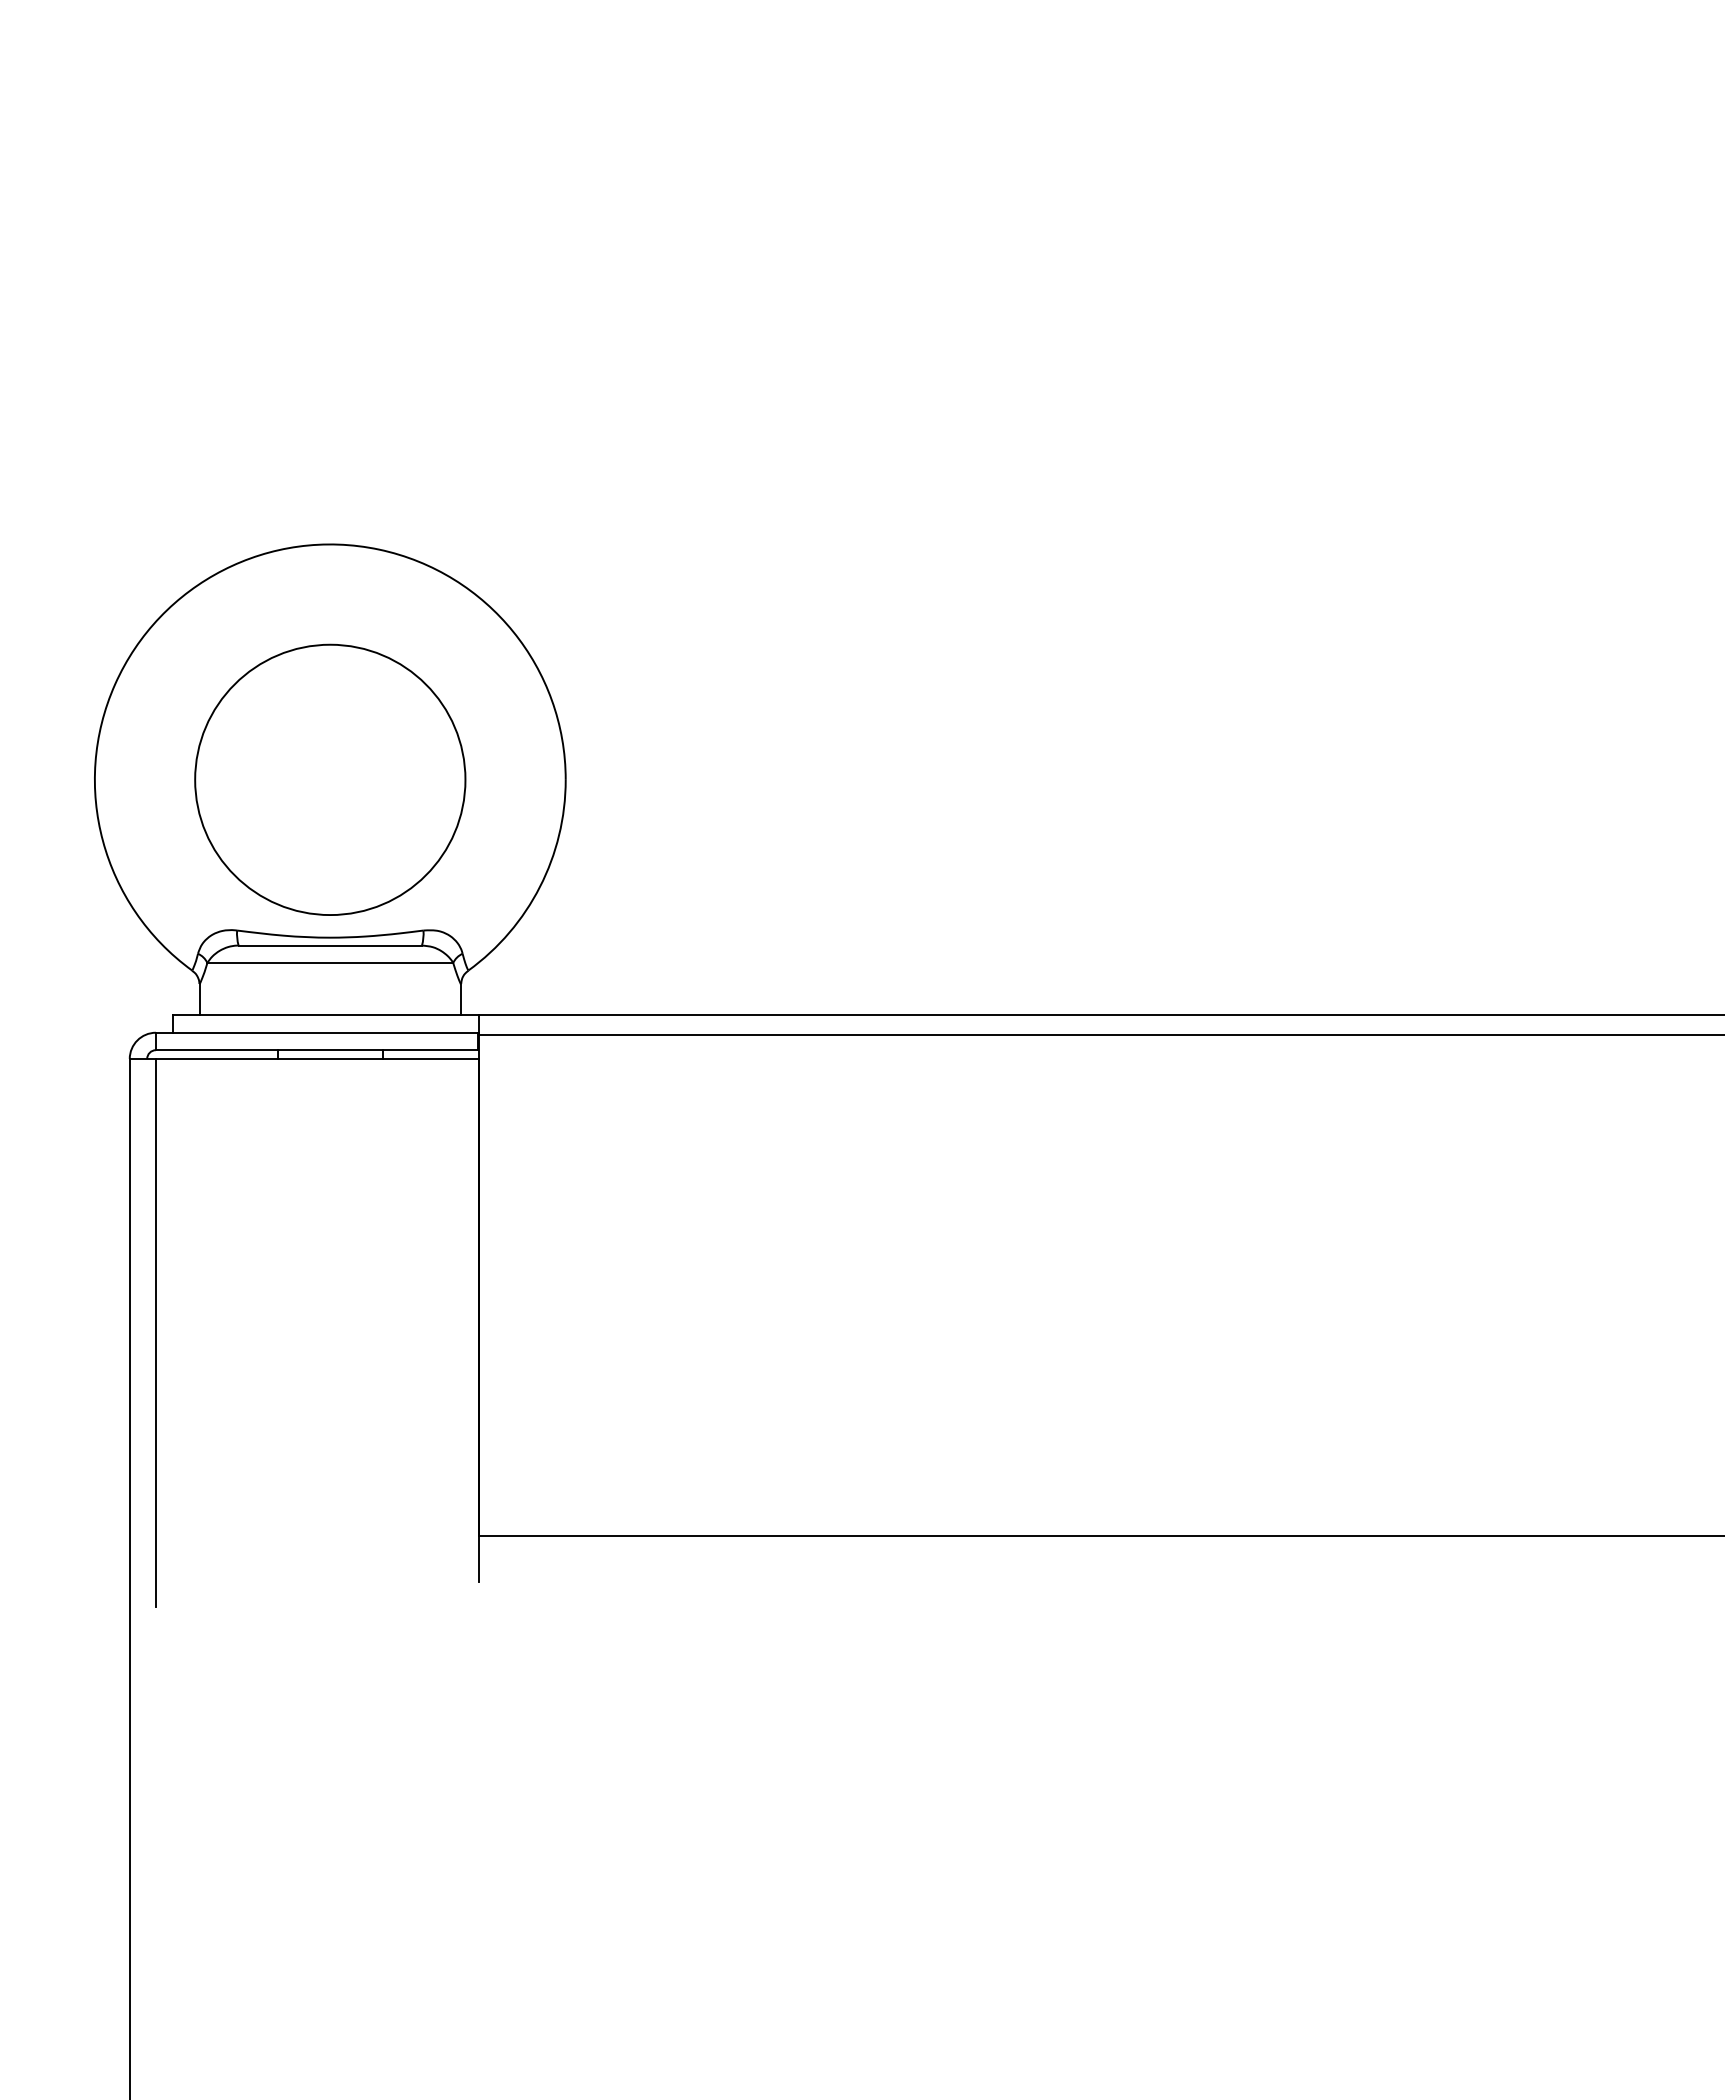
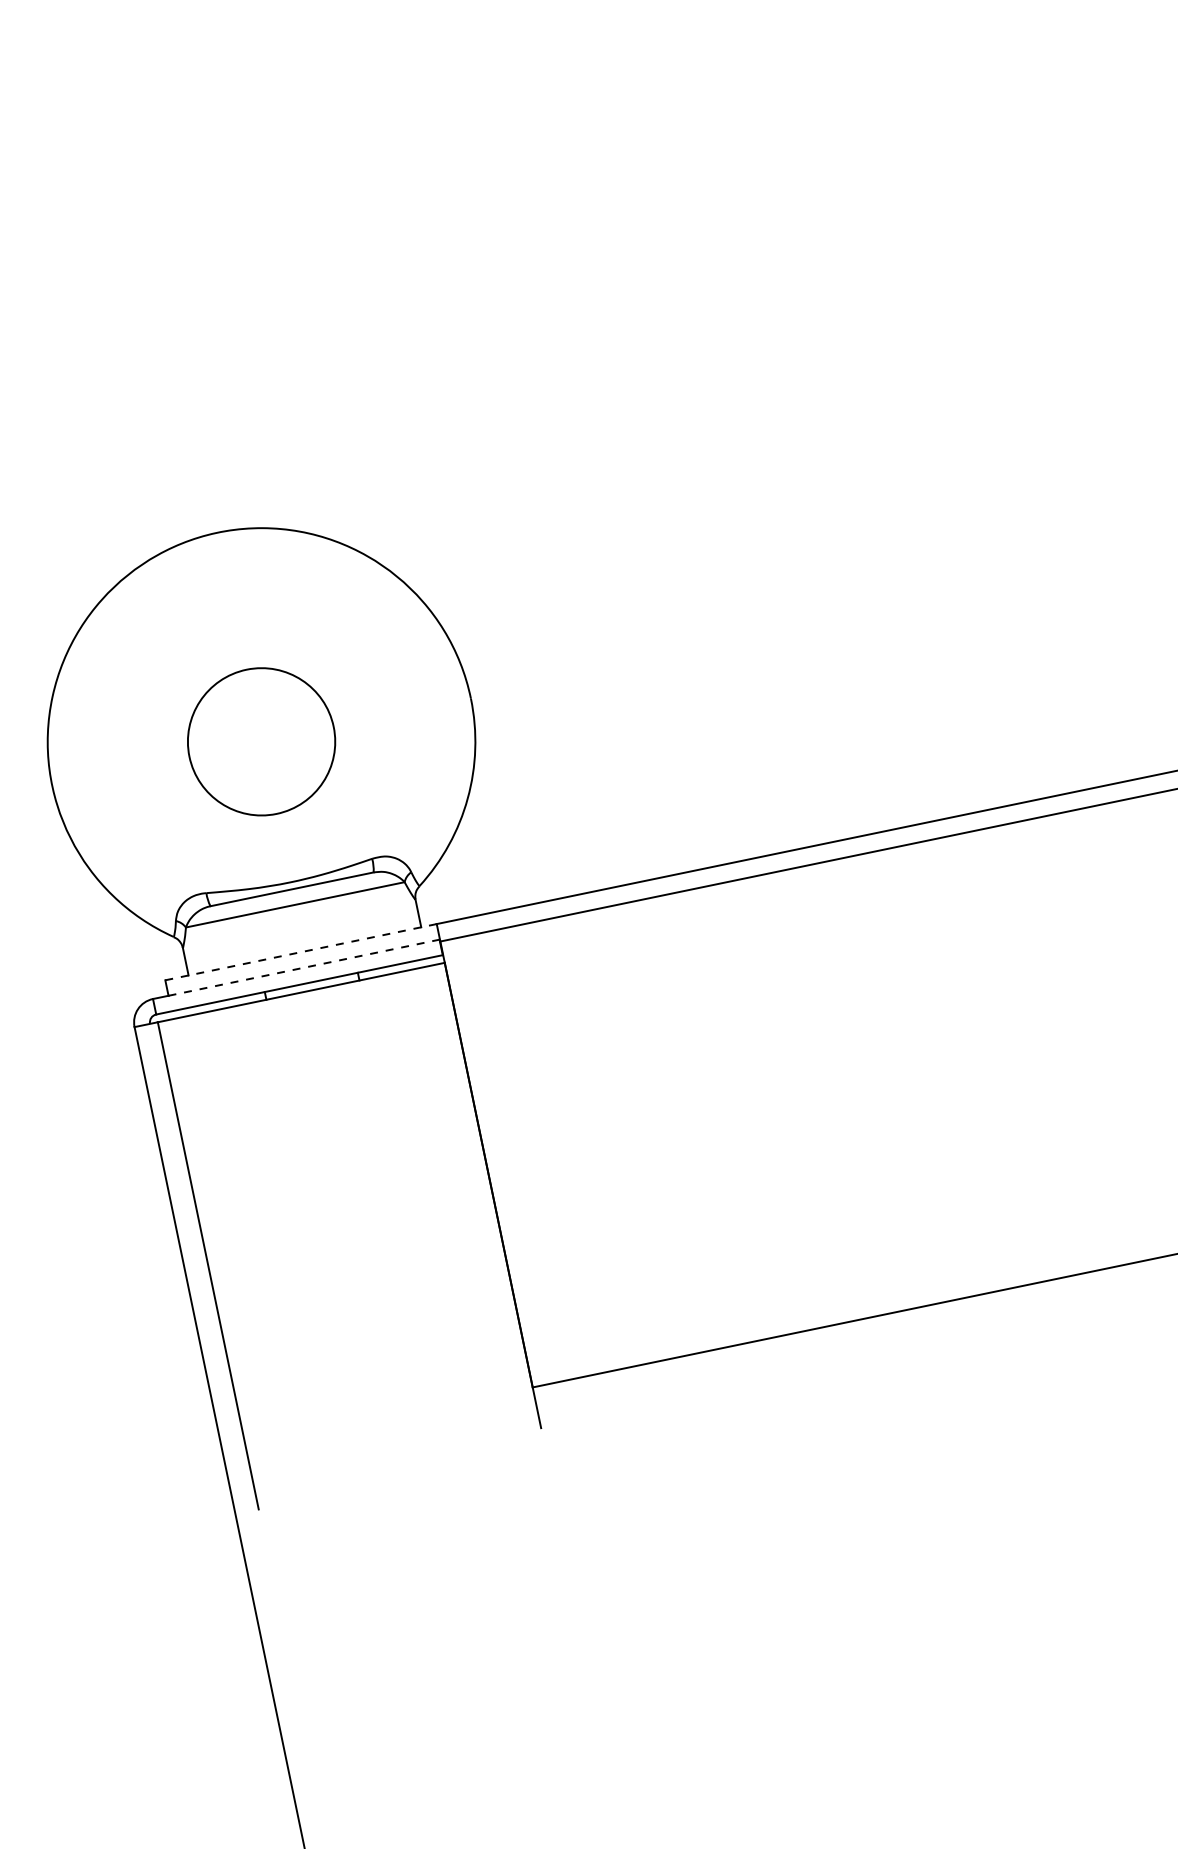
circle: (330, 779) -> (261, 741), size x0.6
line: (325, 1015) -> (300, 952), solid -> dashed
line: (325, 1032) -> (303, 967), solid -> dashed

